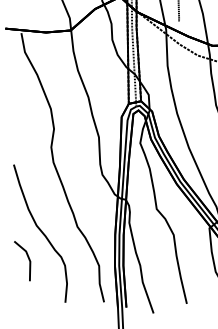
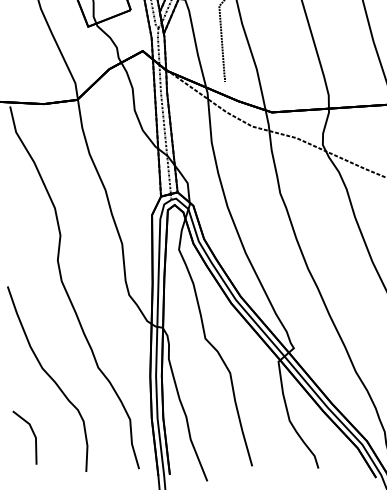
line: (27, 258) -> (32, 433), moved

